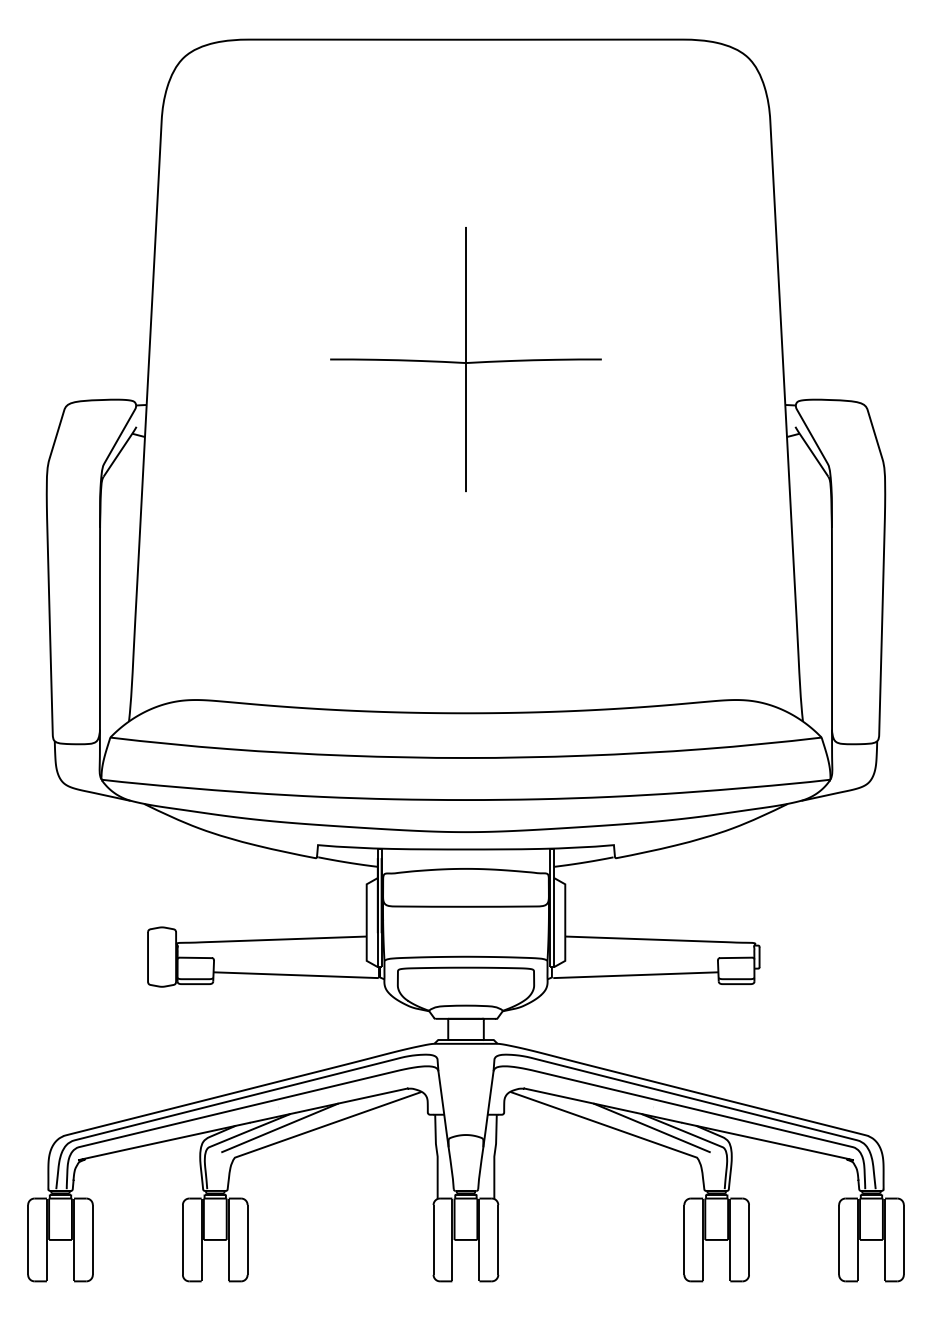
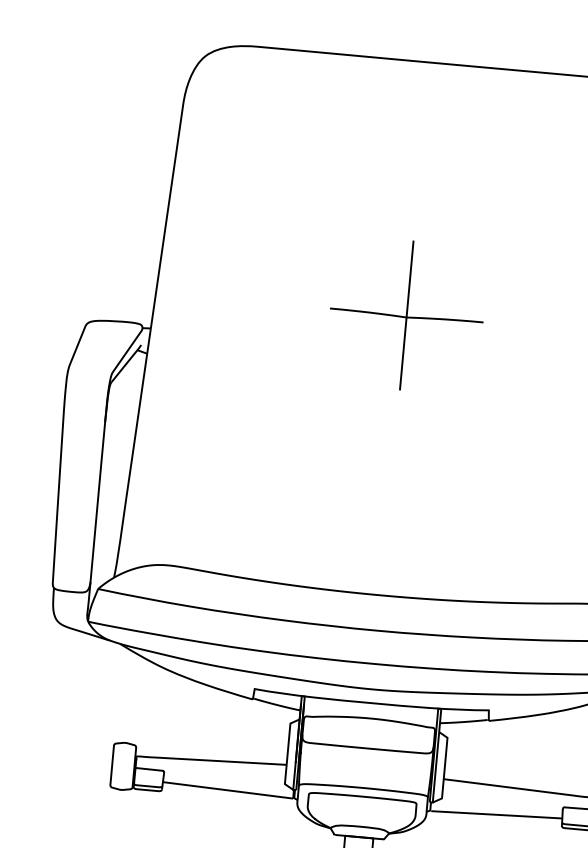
part: (465, 359) -> (406, 315), size x0.71

